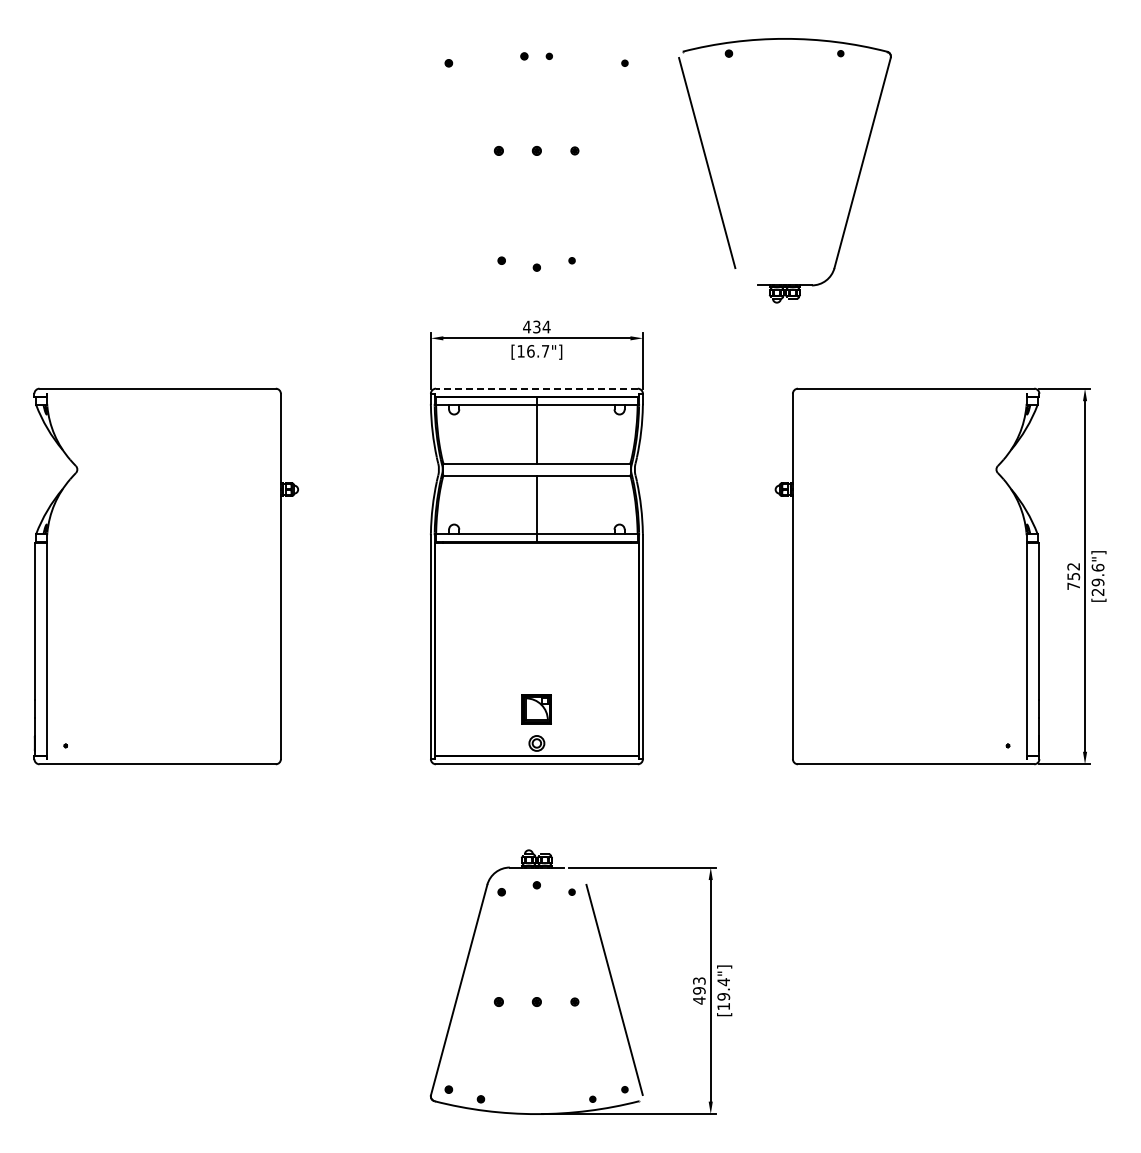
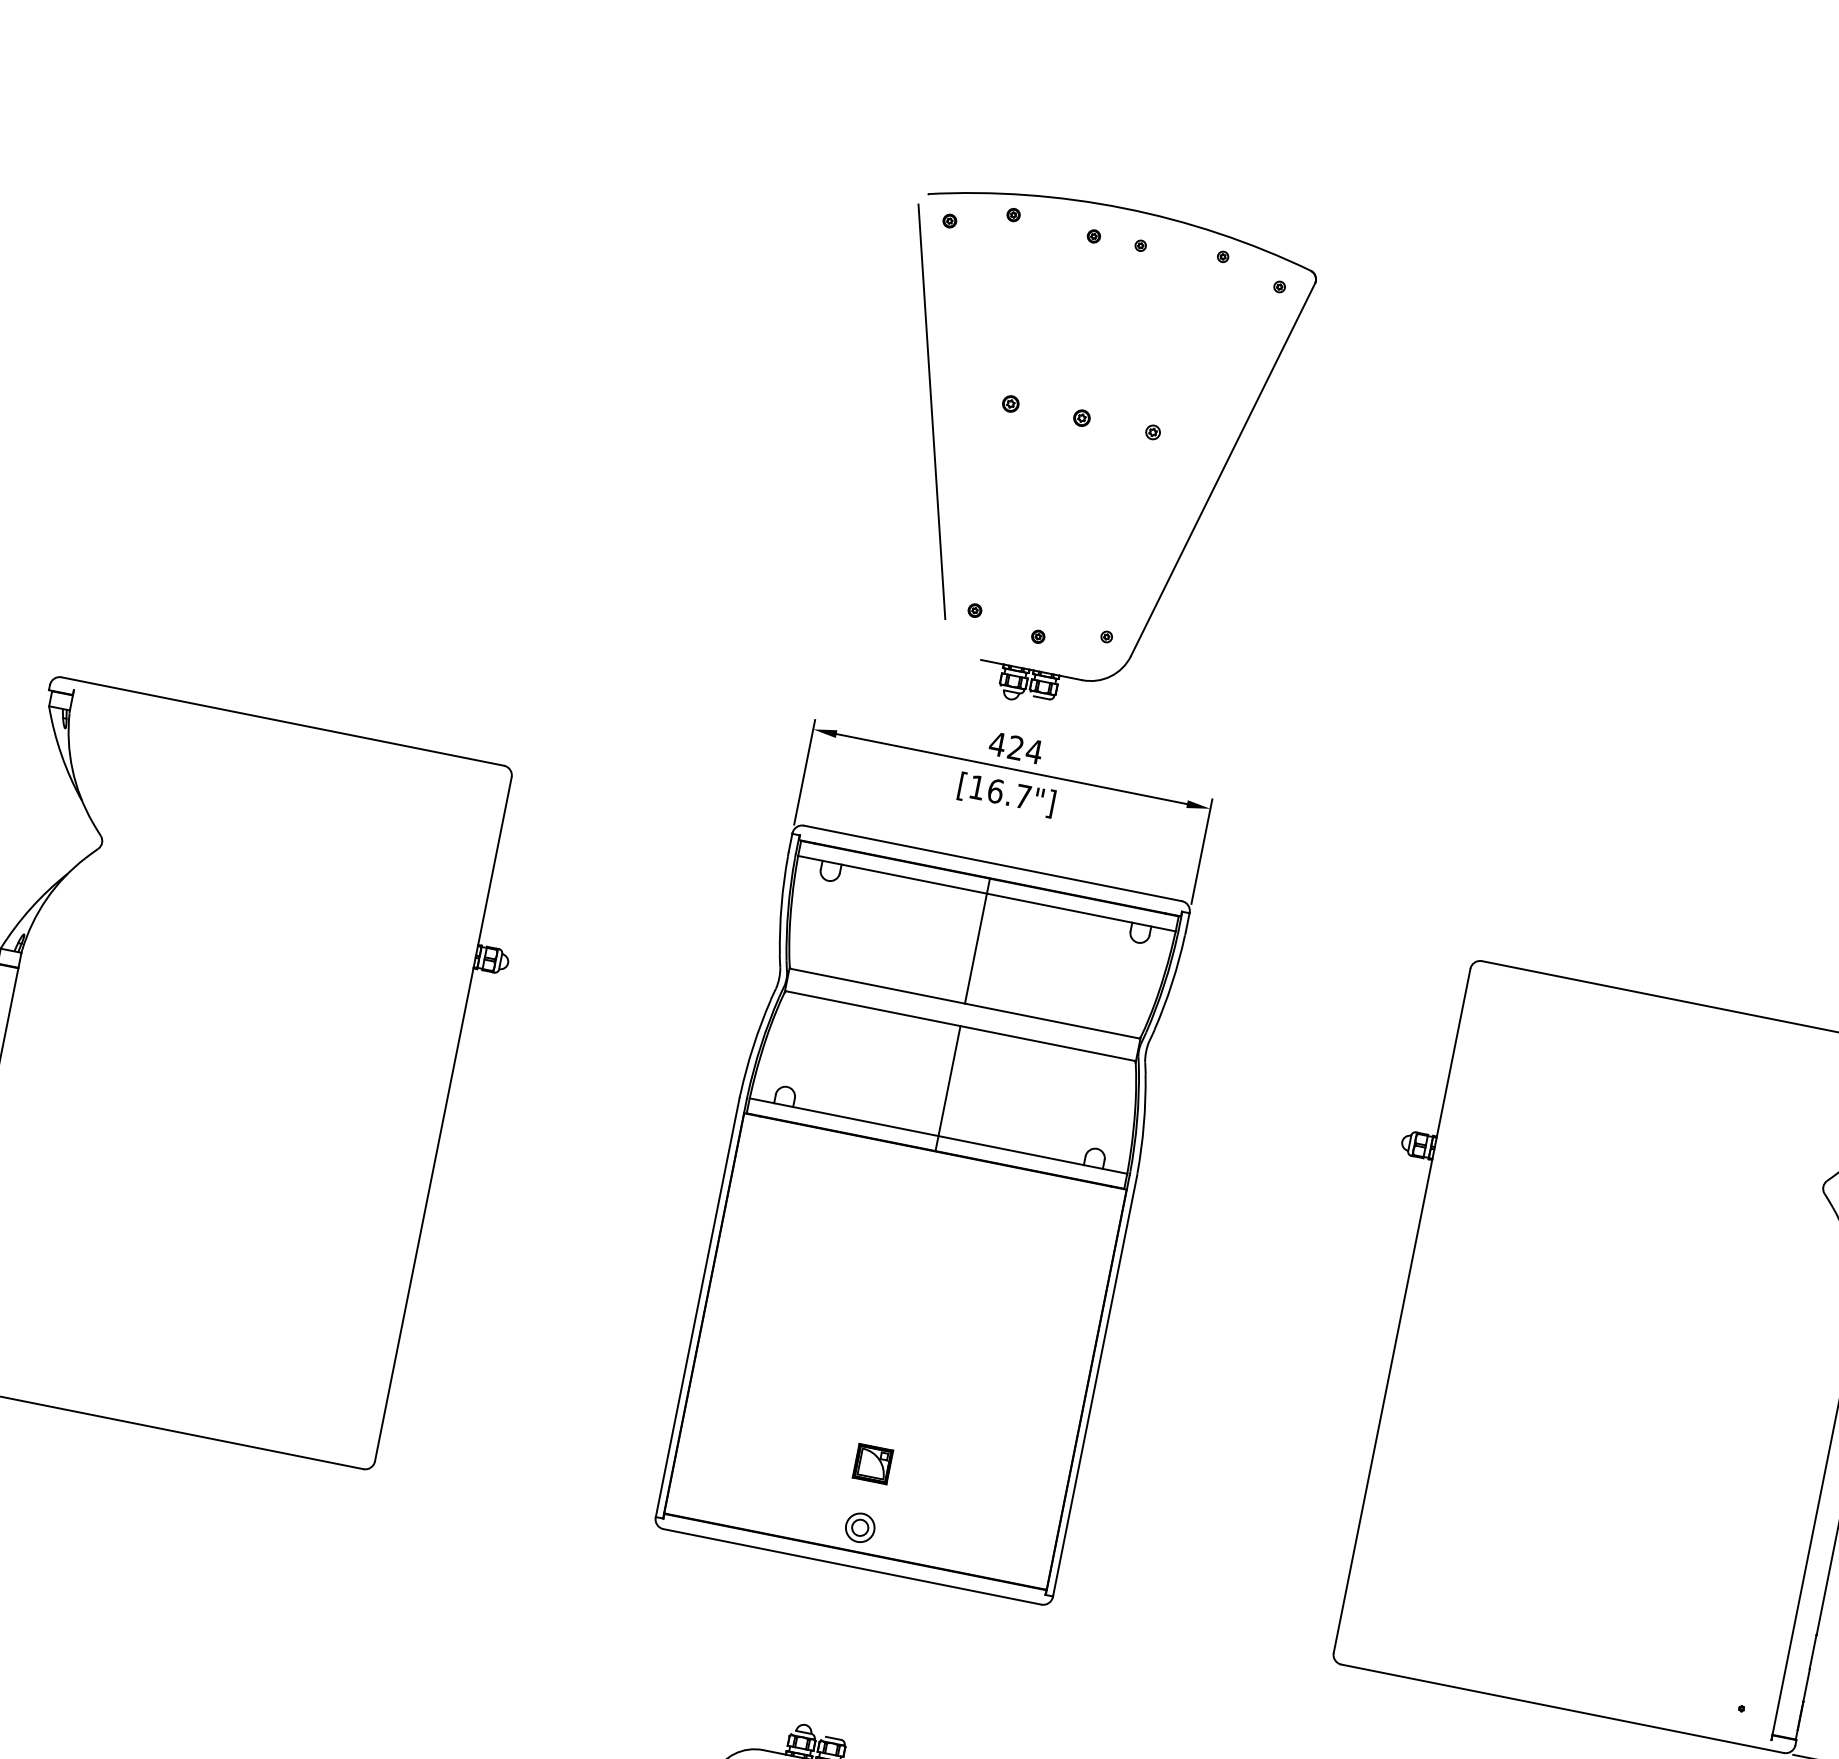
part: (715, 189) -> (937, 464), moved
text: (536, 327) -> (1015, 748), 434 -> 424
line: (536, 388) -> (992, 862), dashed -> solid
part: (536, 709) -> (872, 1464), size x0.62

